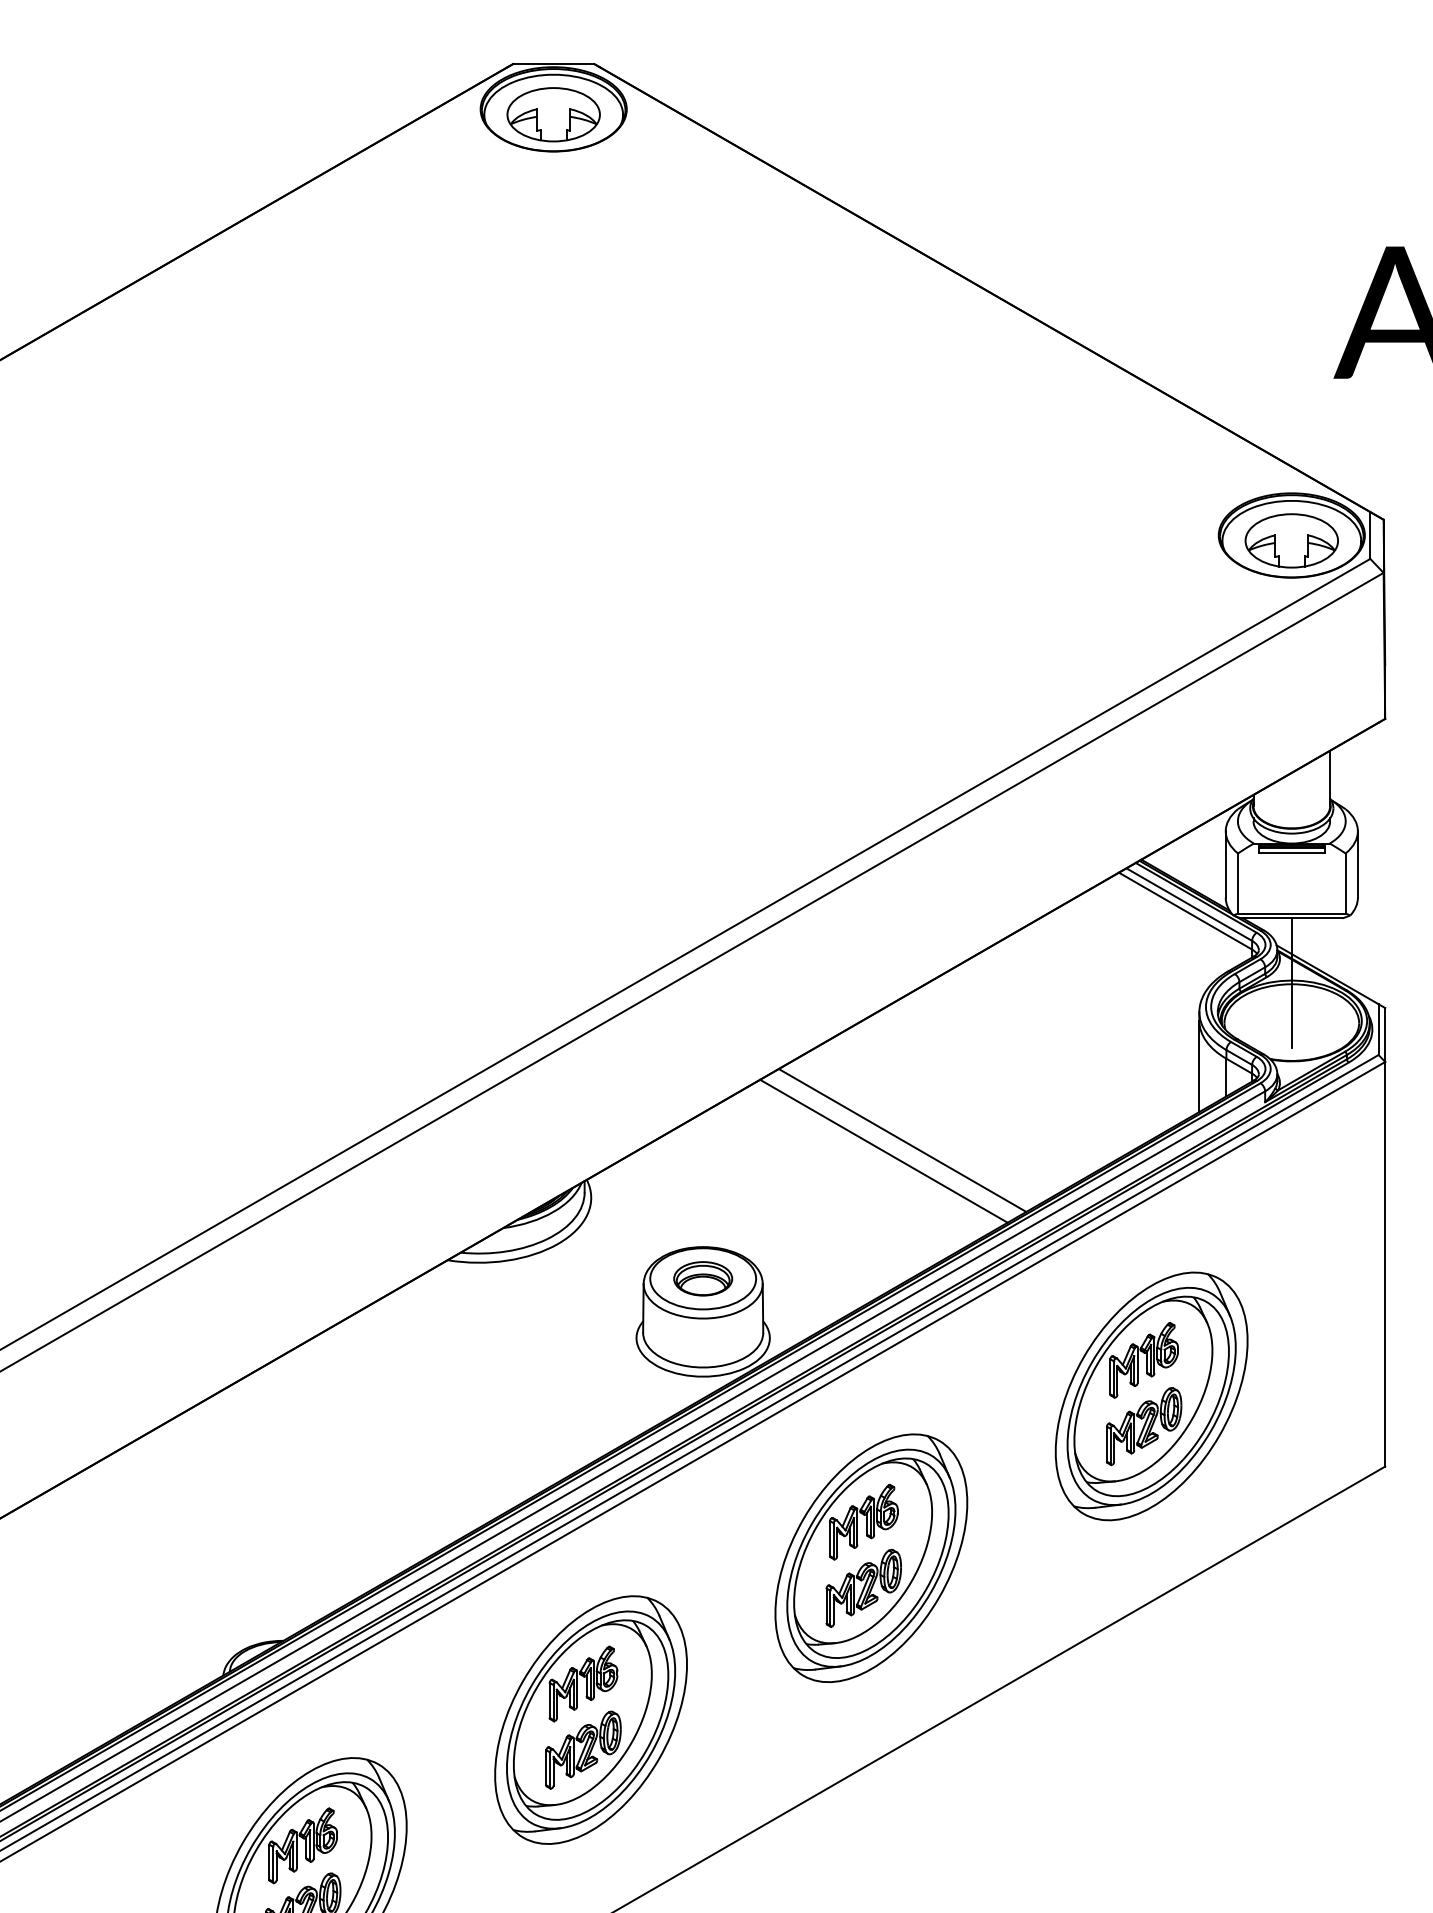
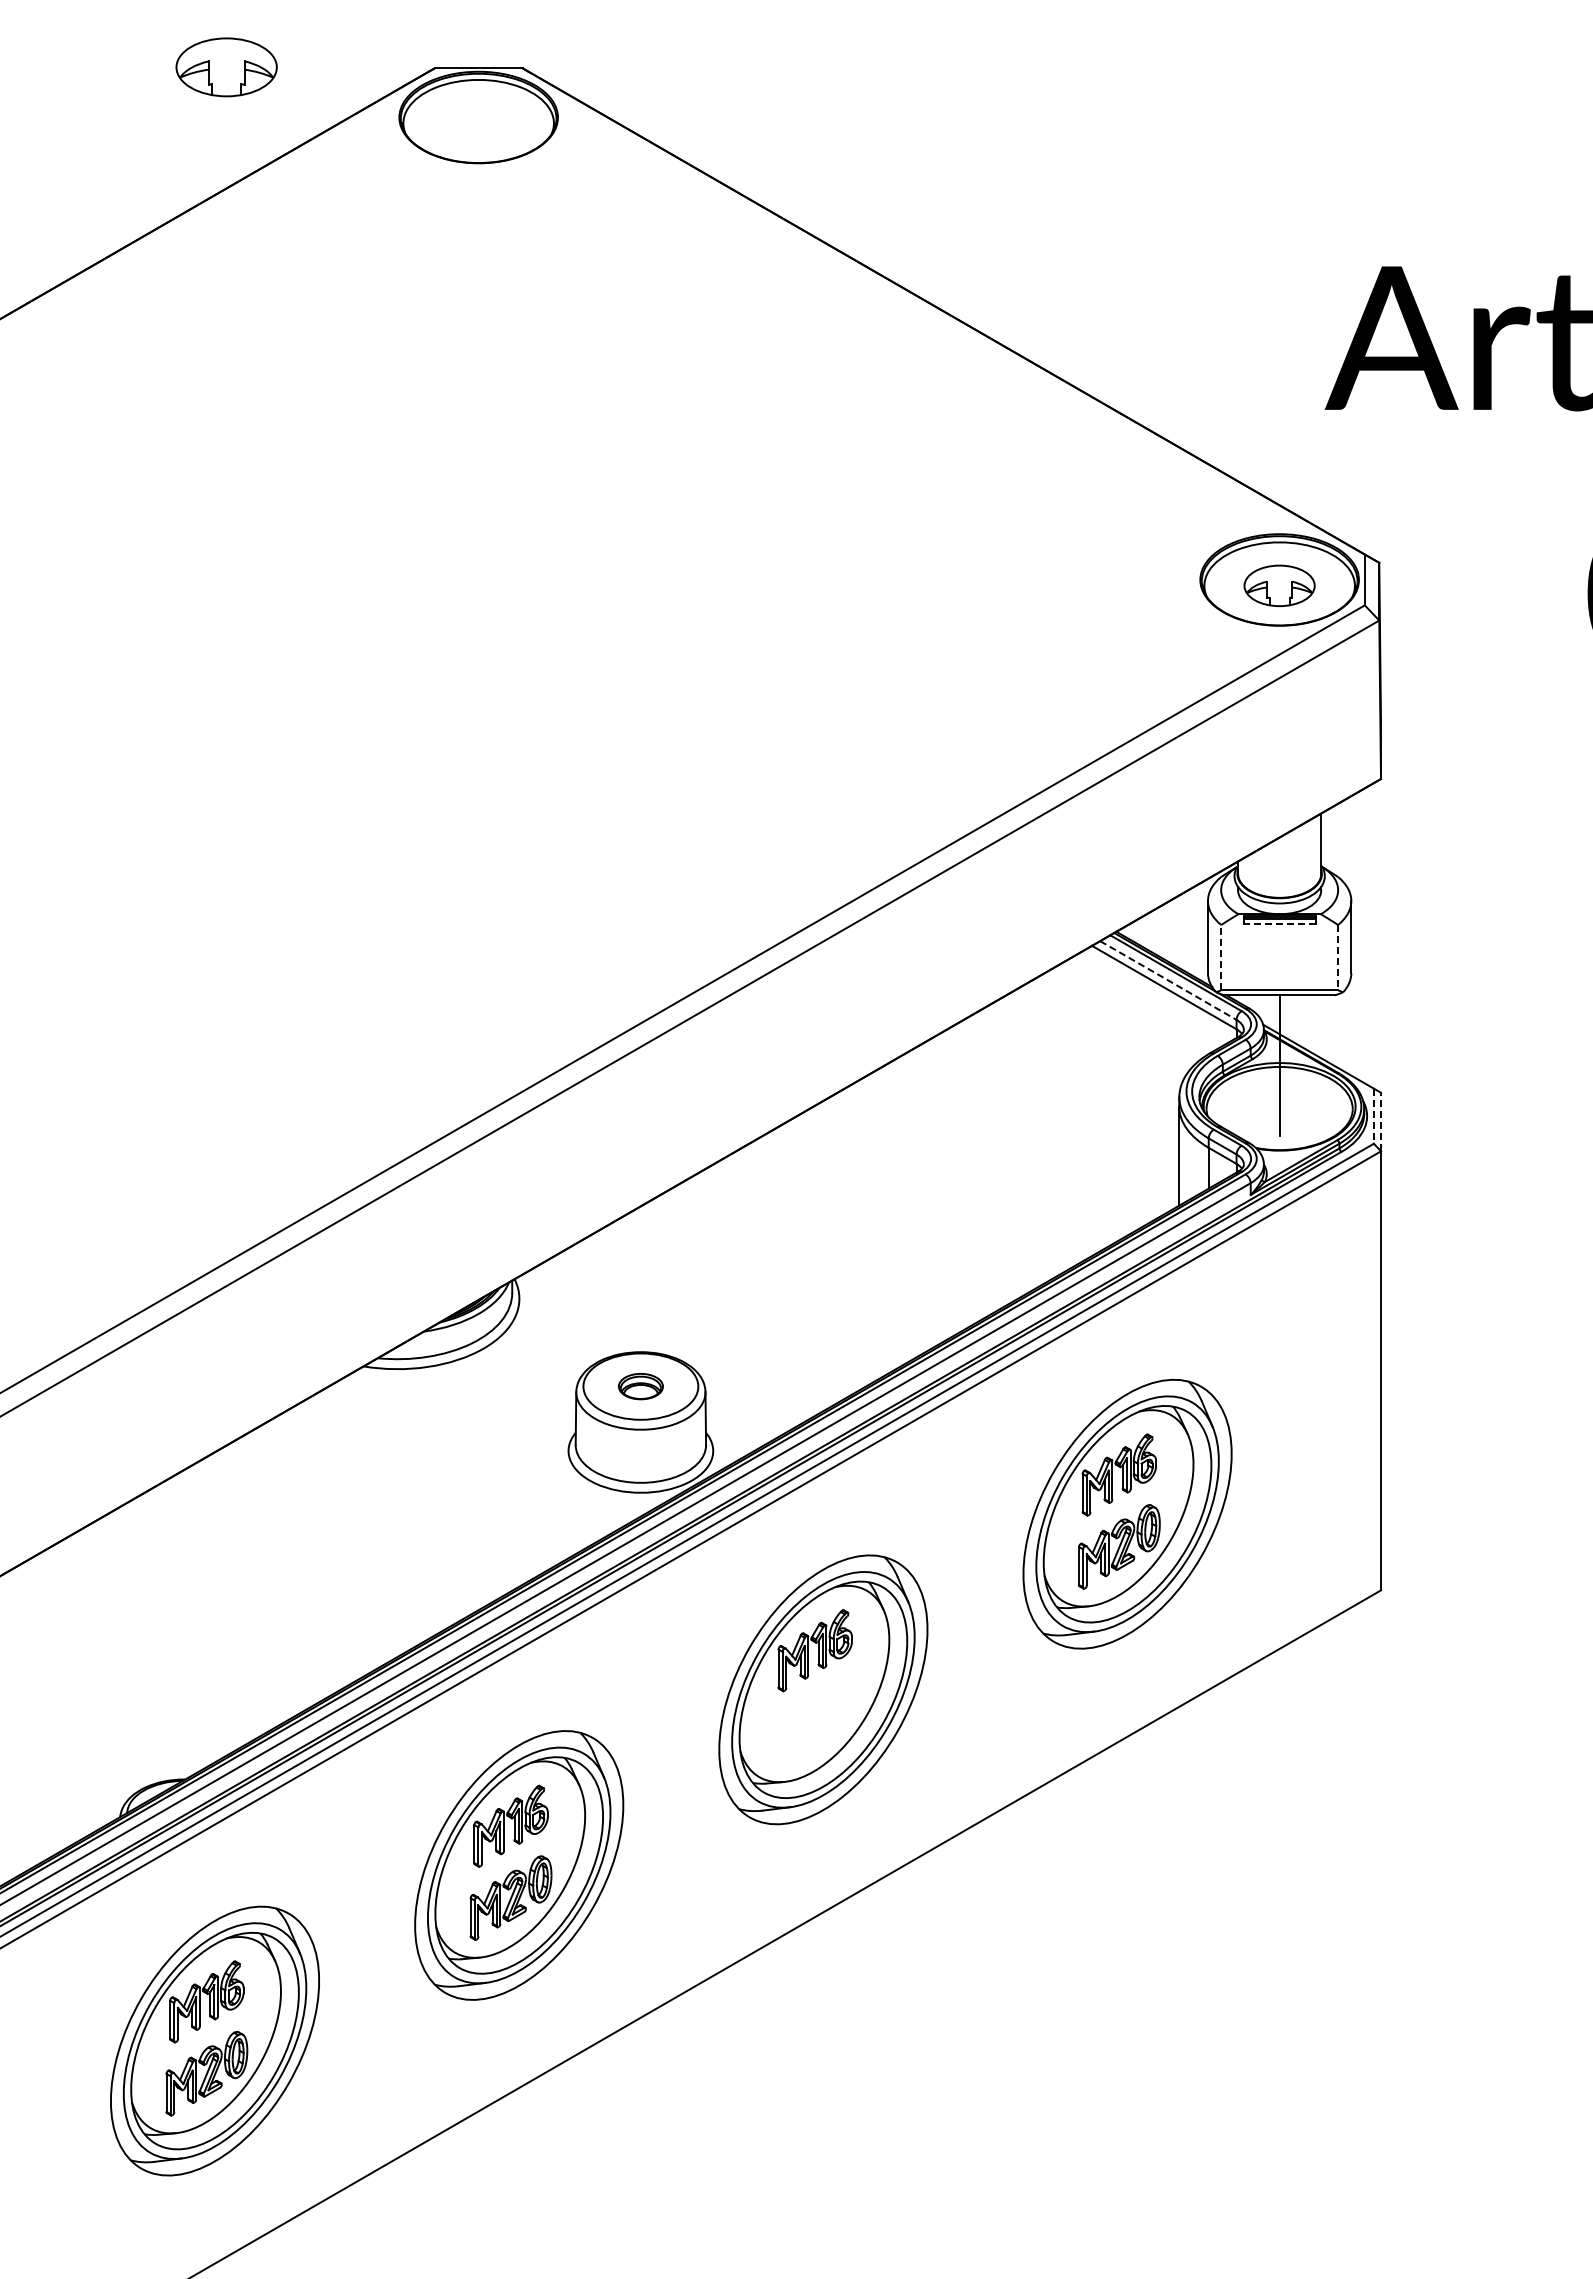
part: (553, 114) -> (226, 67), moved
part: (1291, 540) -> (1279, 585), size x0.7
line: (1291, 852) -> (1279, 924), solid -> dashed
line: (1238, 883) -> (1221, 957), solid -> dashed
line: (1346, 883) -> (1338, 957), solid -> dashed
line: (1189, 904) -> (1168, 980), solid -> dashed
line: (1378, 1029) -> (1373, 1116), solid -> dashed
line: (1385, 1034) -> (1381, 1121), solid -> dashed
line: (901, 1140) -> (856, 1236), removed
line: (883, 1150) -> (836, 1247), removed
part: (702, 1278) -> (640, 1386), size x0.7
part: (863, 1588) -> (814, 1722), removed

